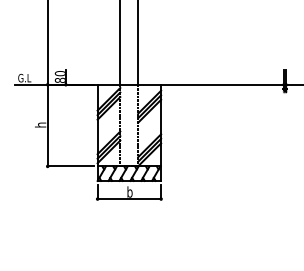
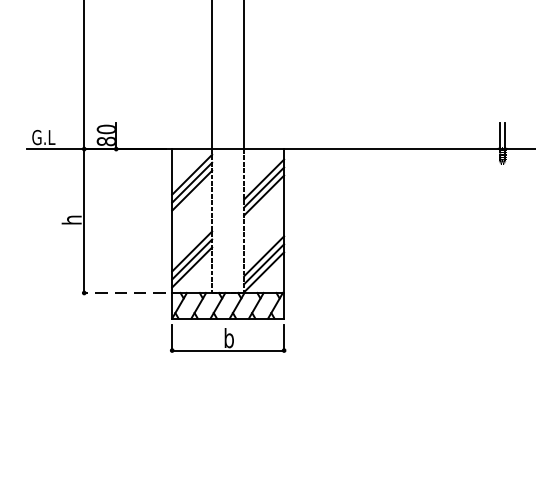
line: (70, 166) -> (124, 293), solid -> dashed

